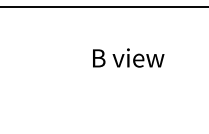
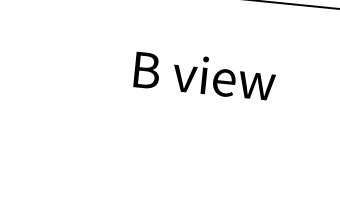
text: (128, 57) -> (204, 74), moved

